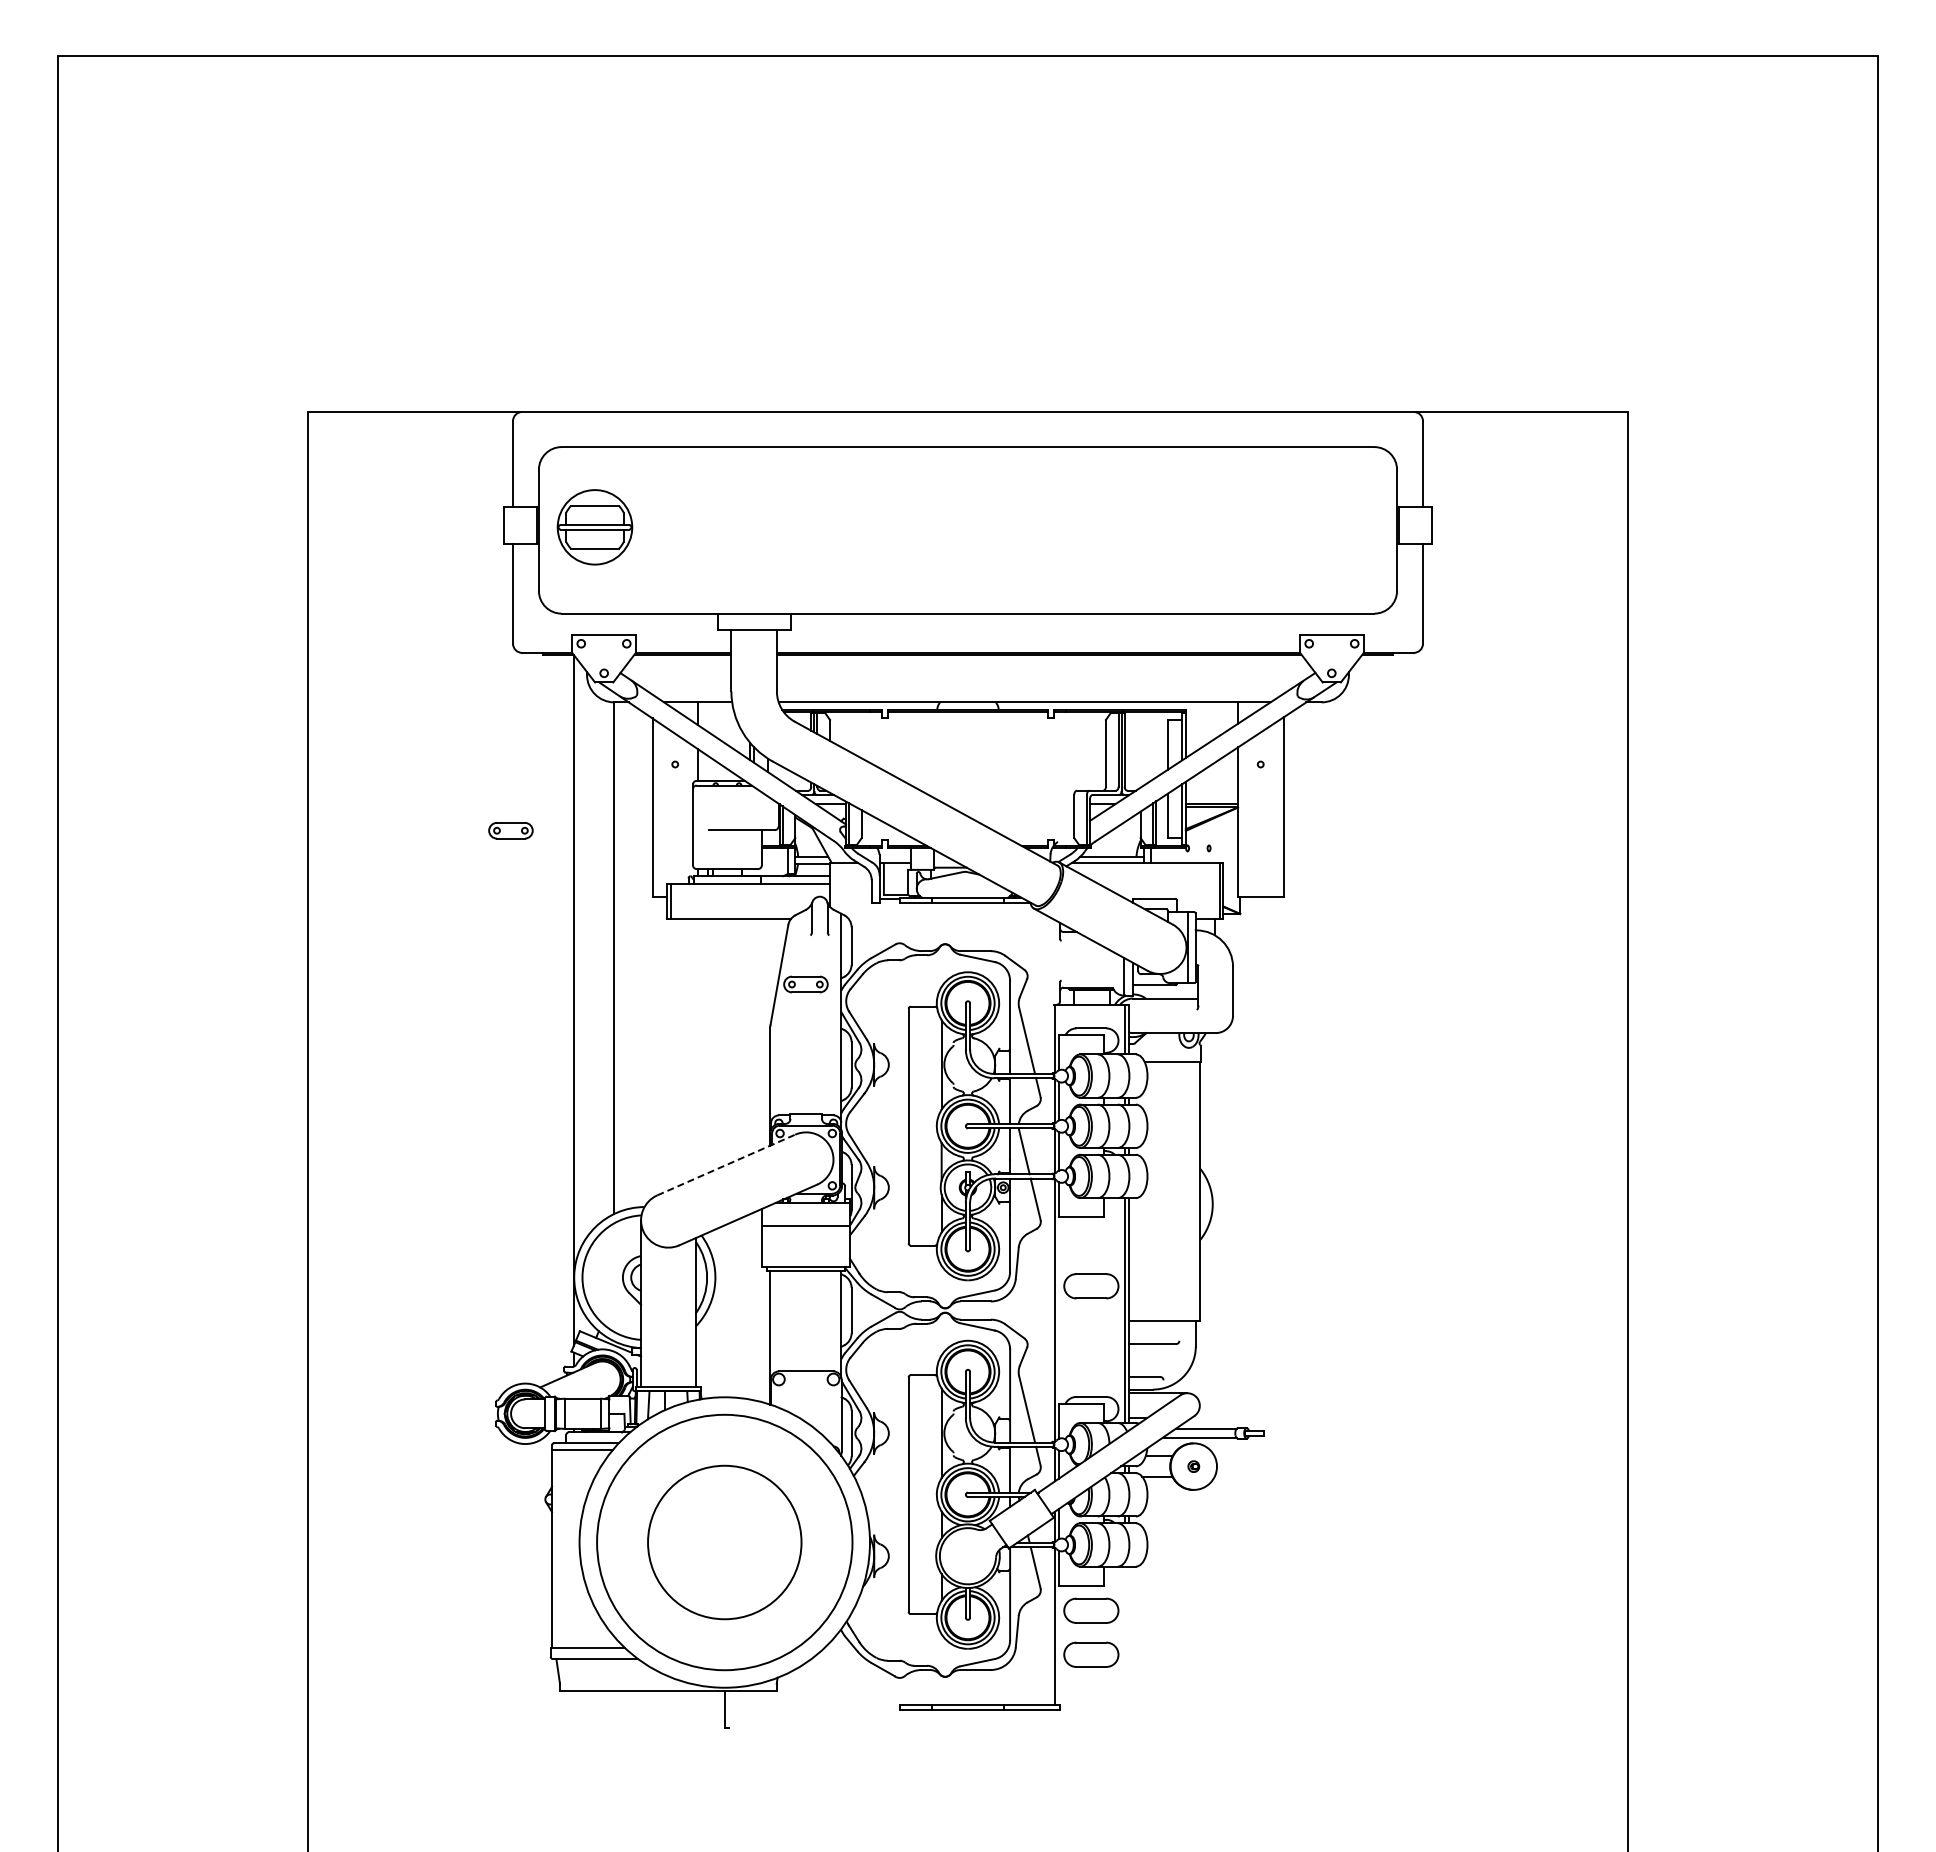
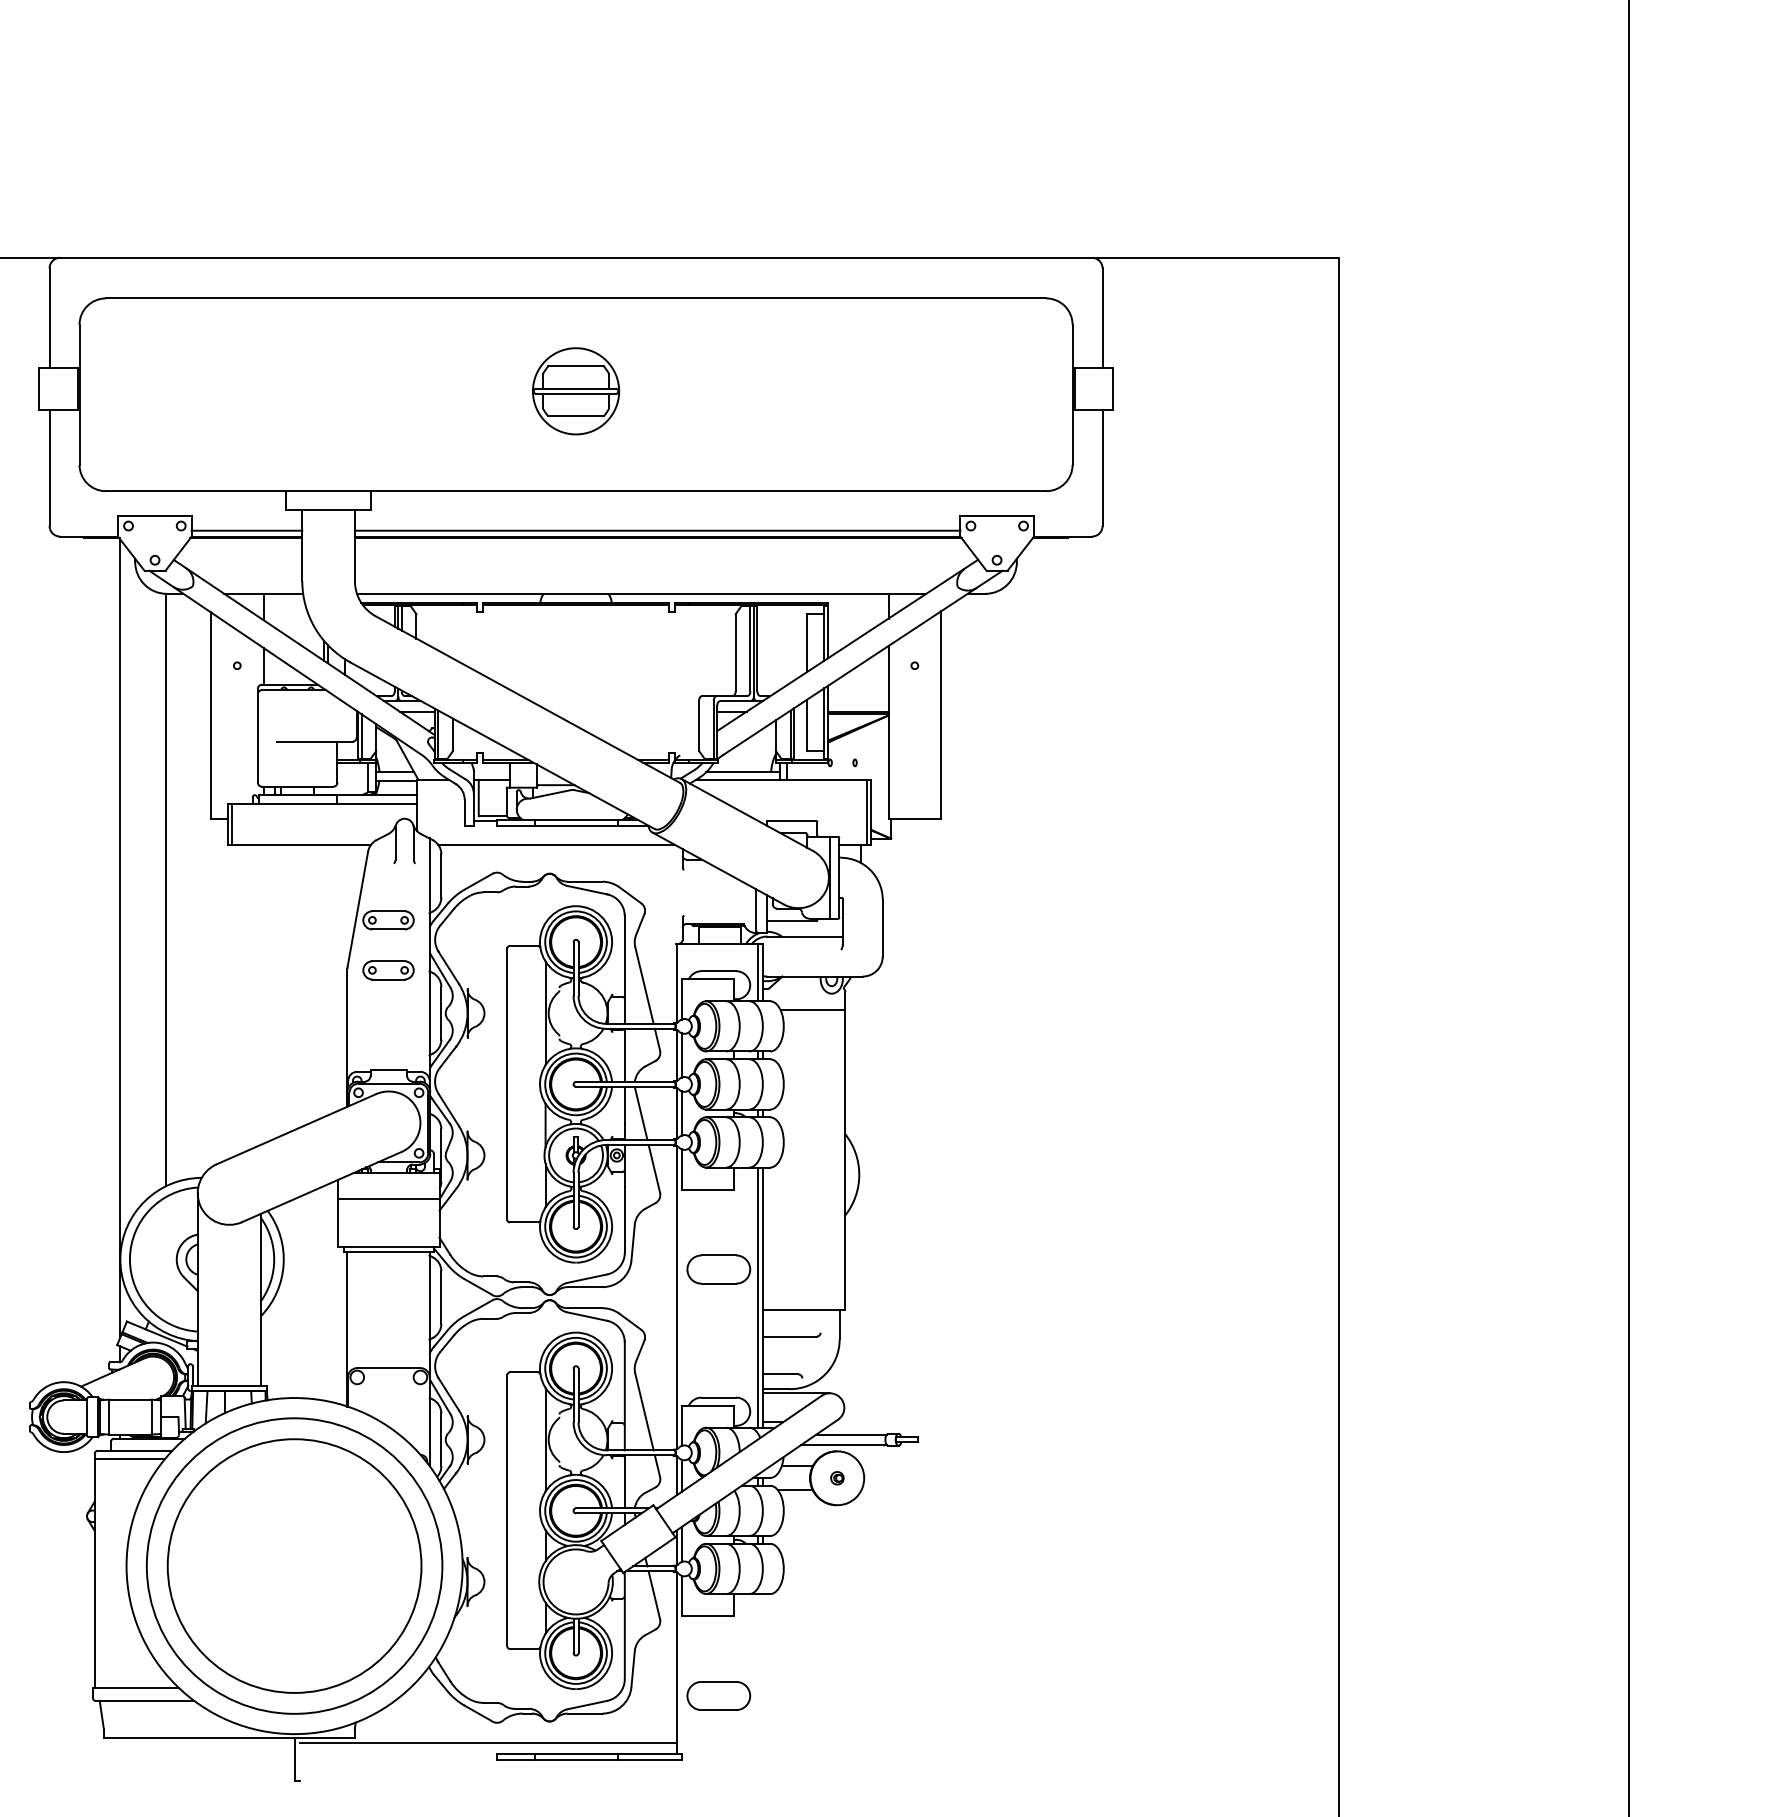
part: (594, 527) -> (575, 391), moved
line: (683, 647) -> (246, 530), added
line: (1038, 647) -> (657, 530), added
part: (510, 830) -> (388, 970), moved
line: (951, 919) -> (556, 845), added
line: (726, 1164) -> (296, 1128), dashed -> solid
circle: (724, 1542) -> (294, 1566), size x1.43
part: (1091, 1610) -> (718, 1644), removed
line: (891, 1695) -> (487, 1743), added

